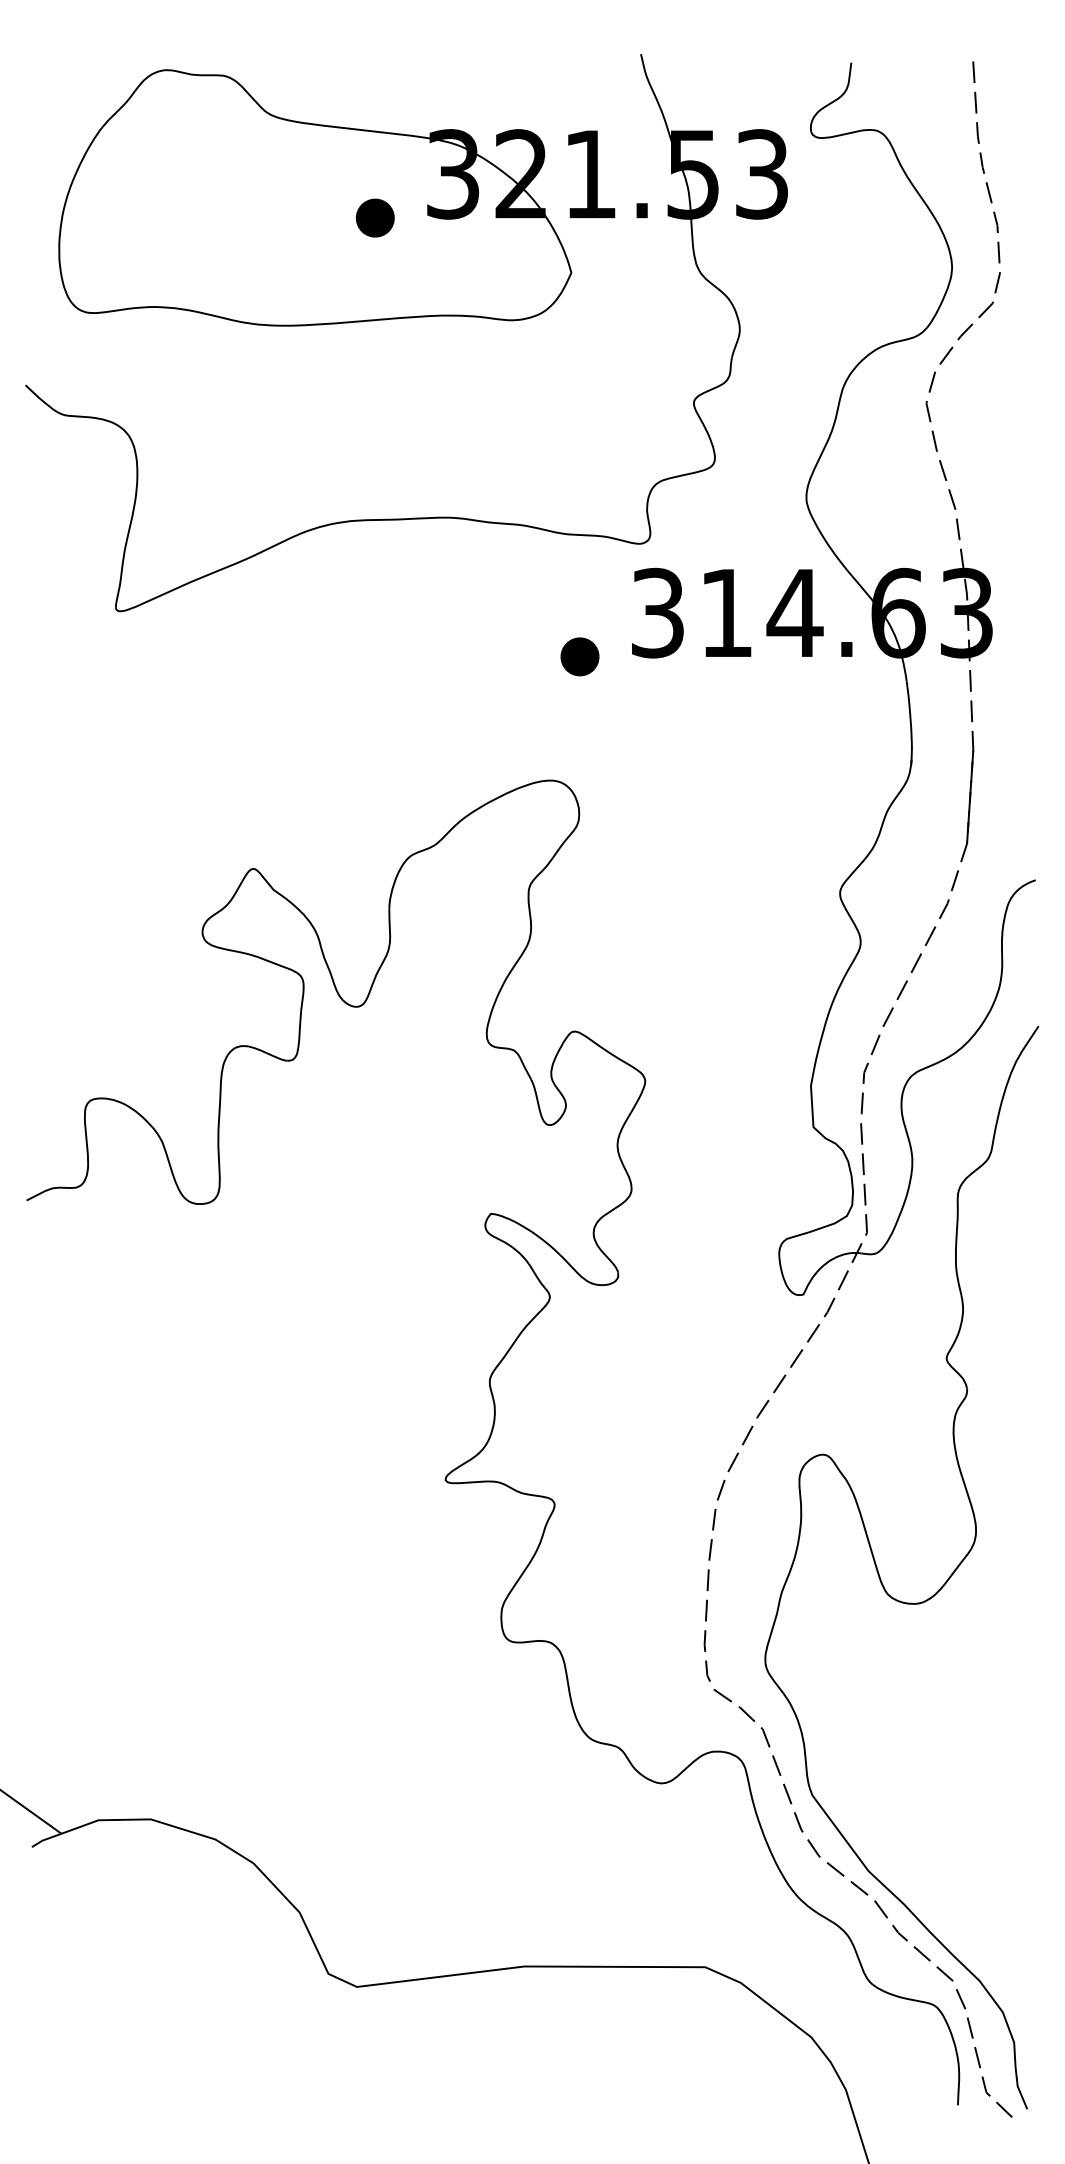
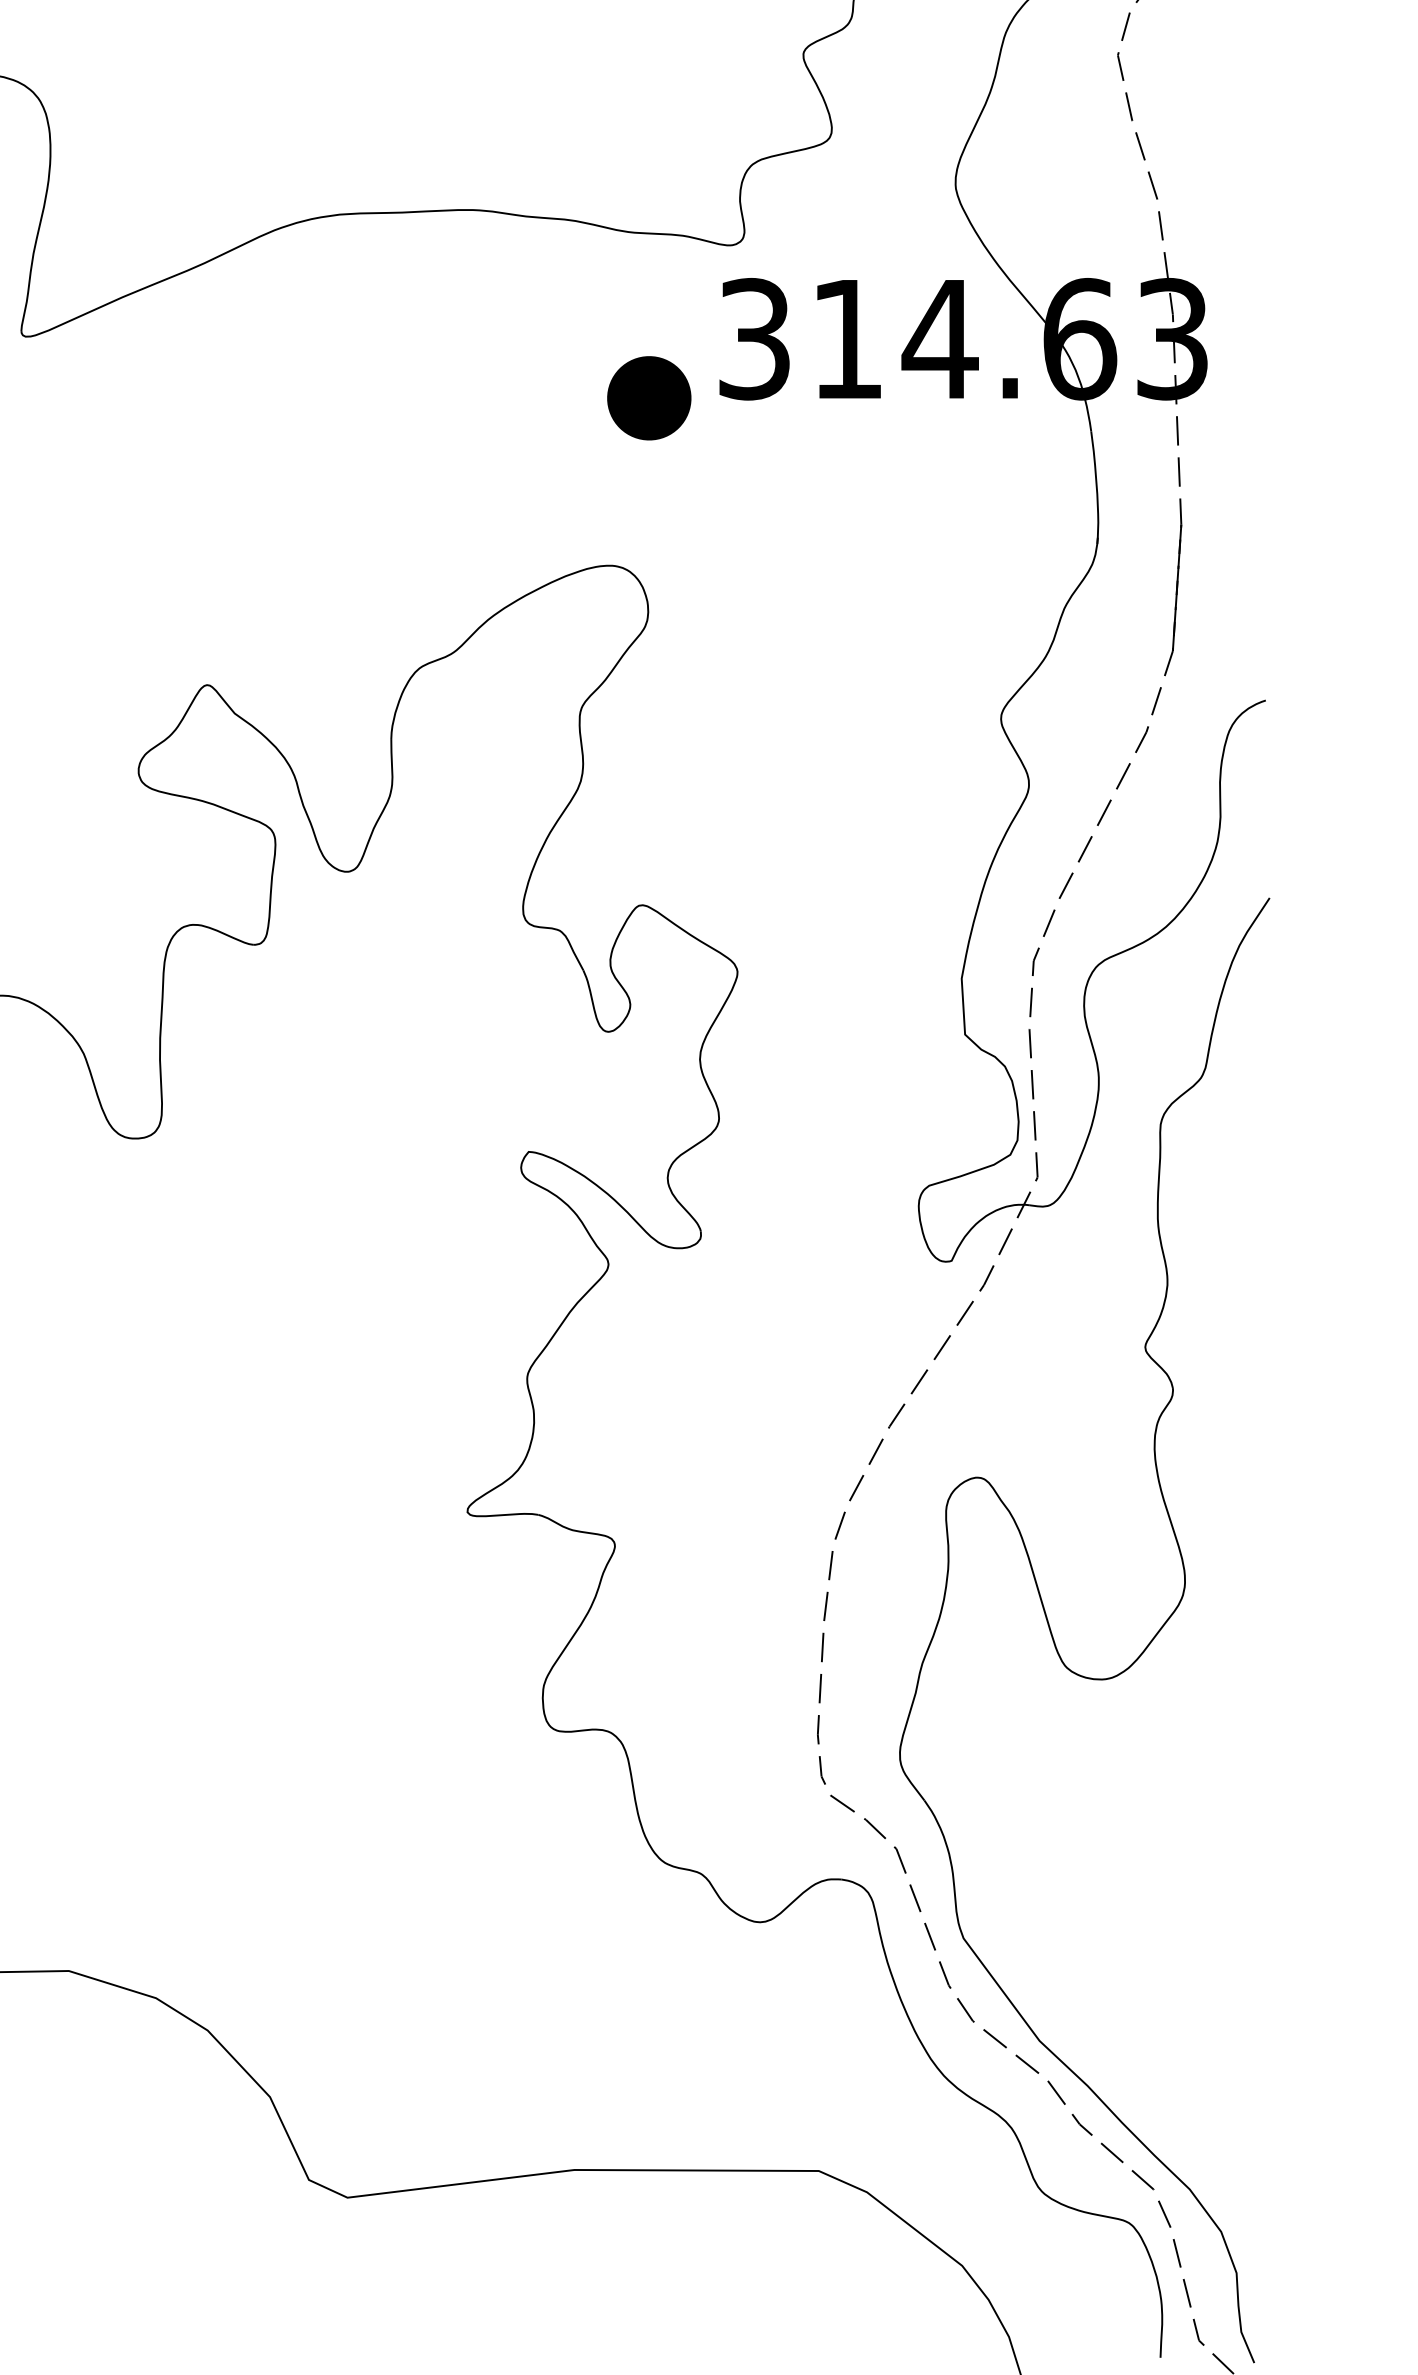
part: (579, 656) -> (648, 397), size x1.6

